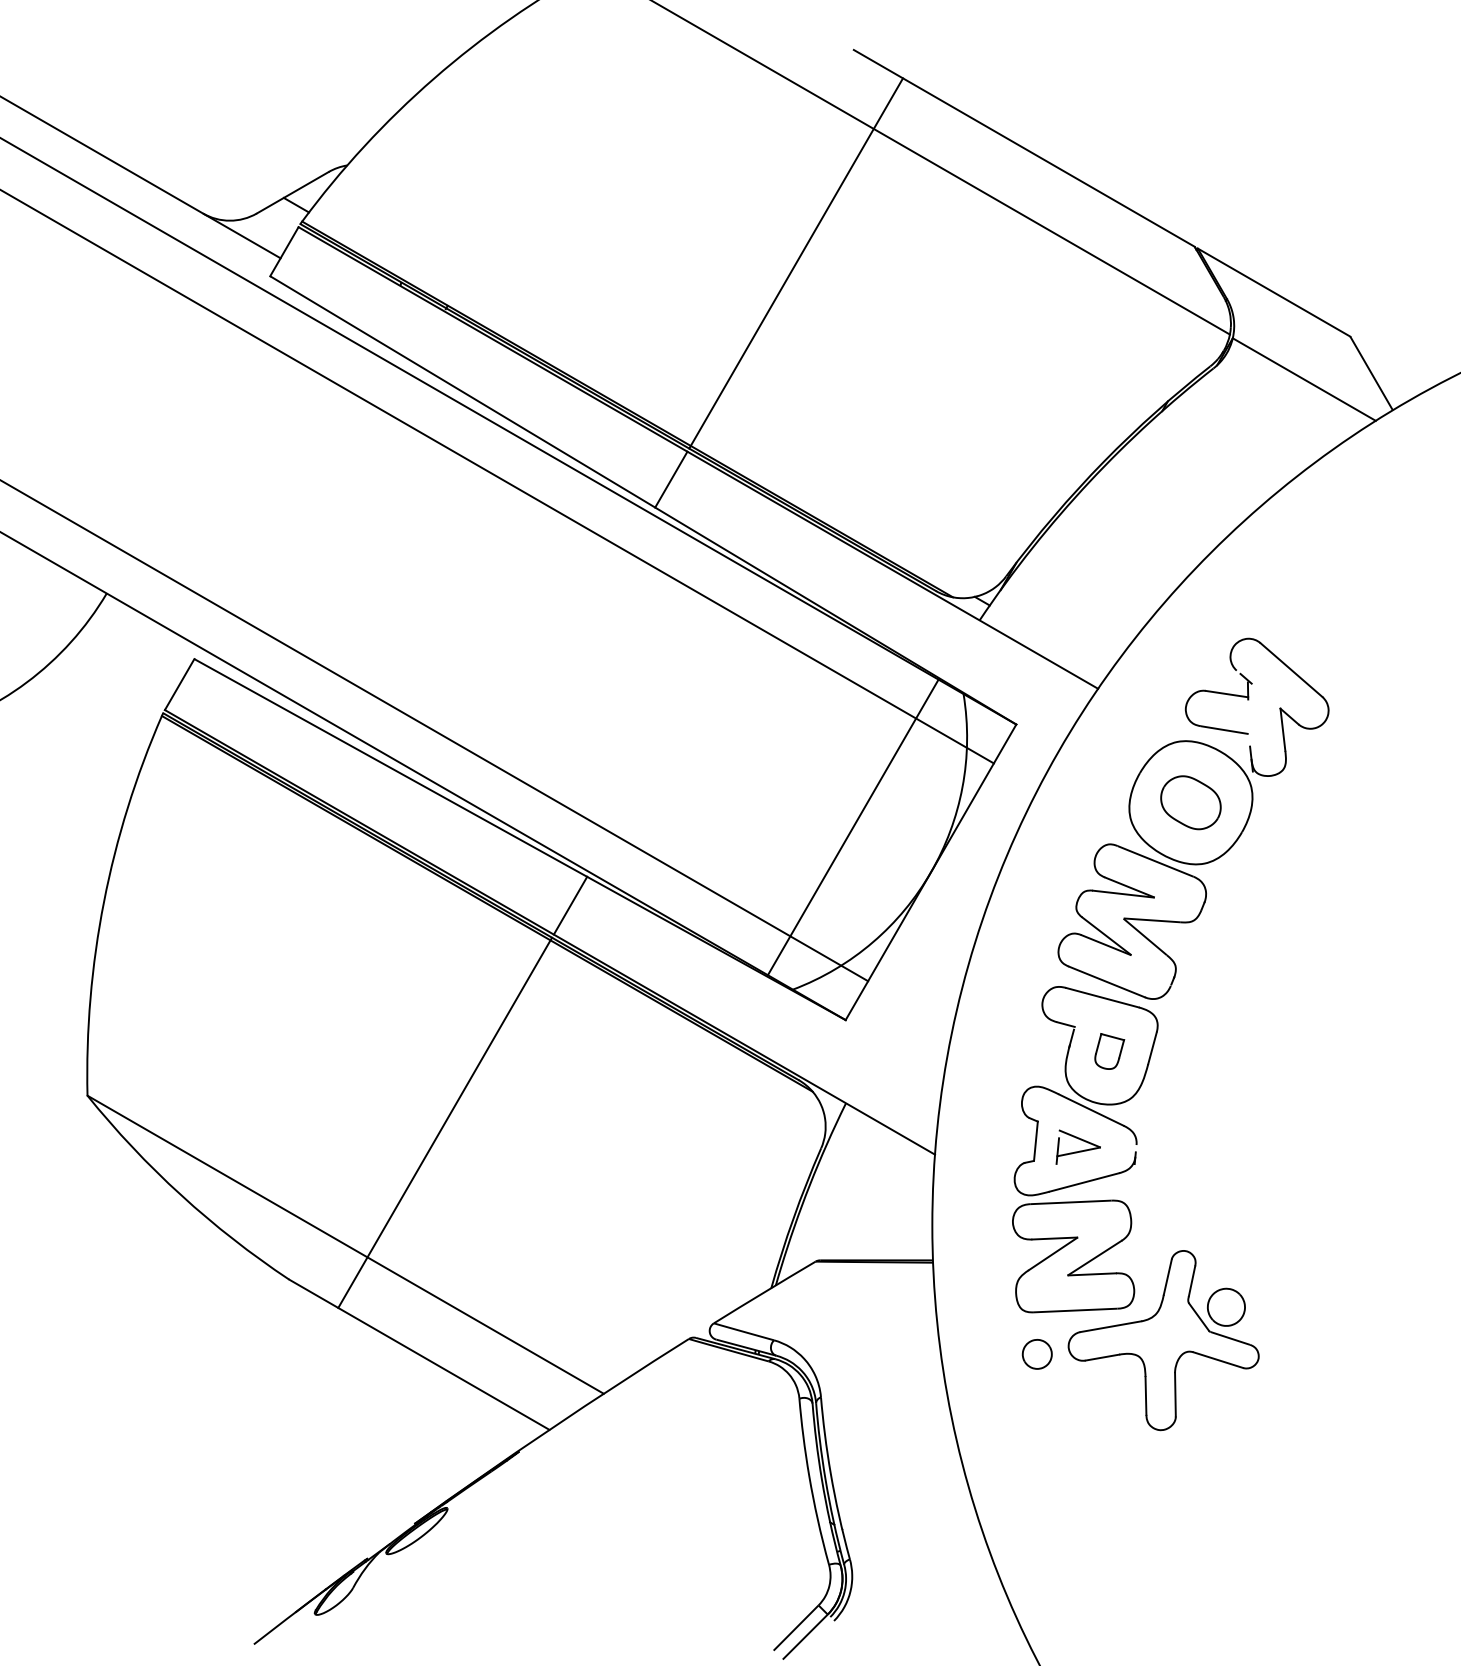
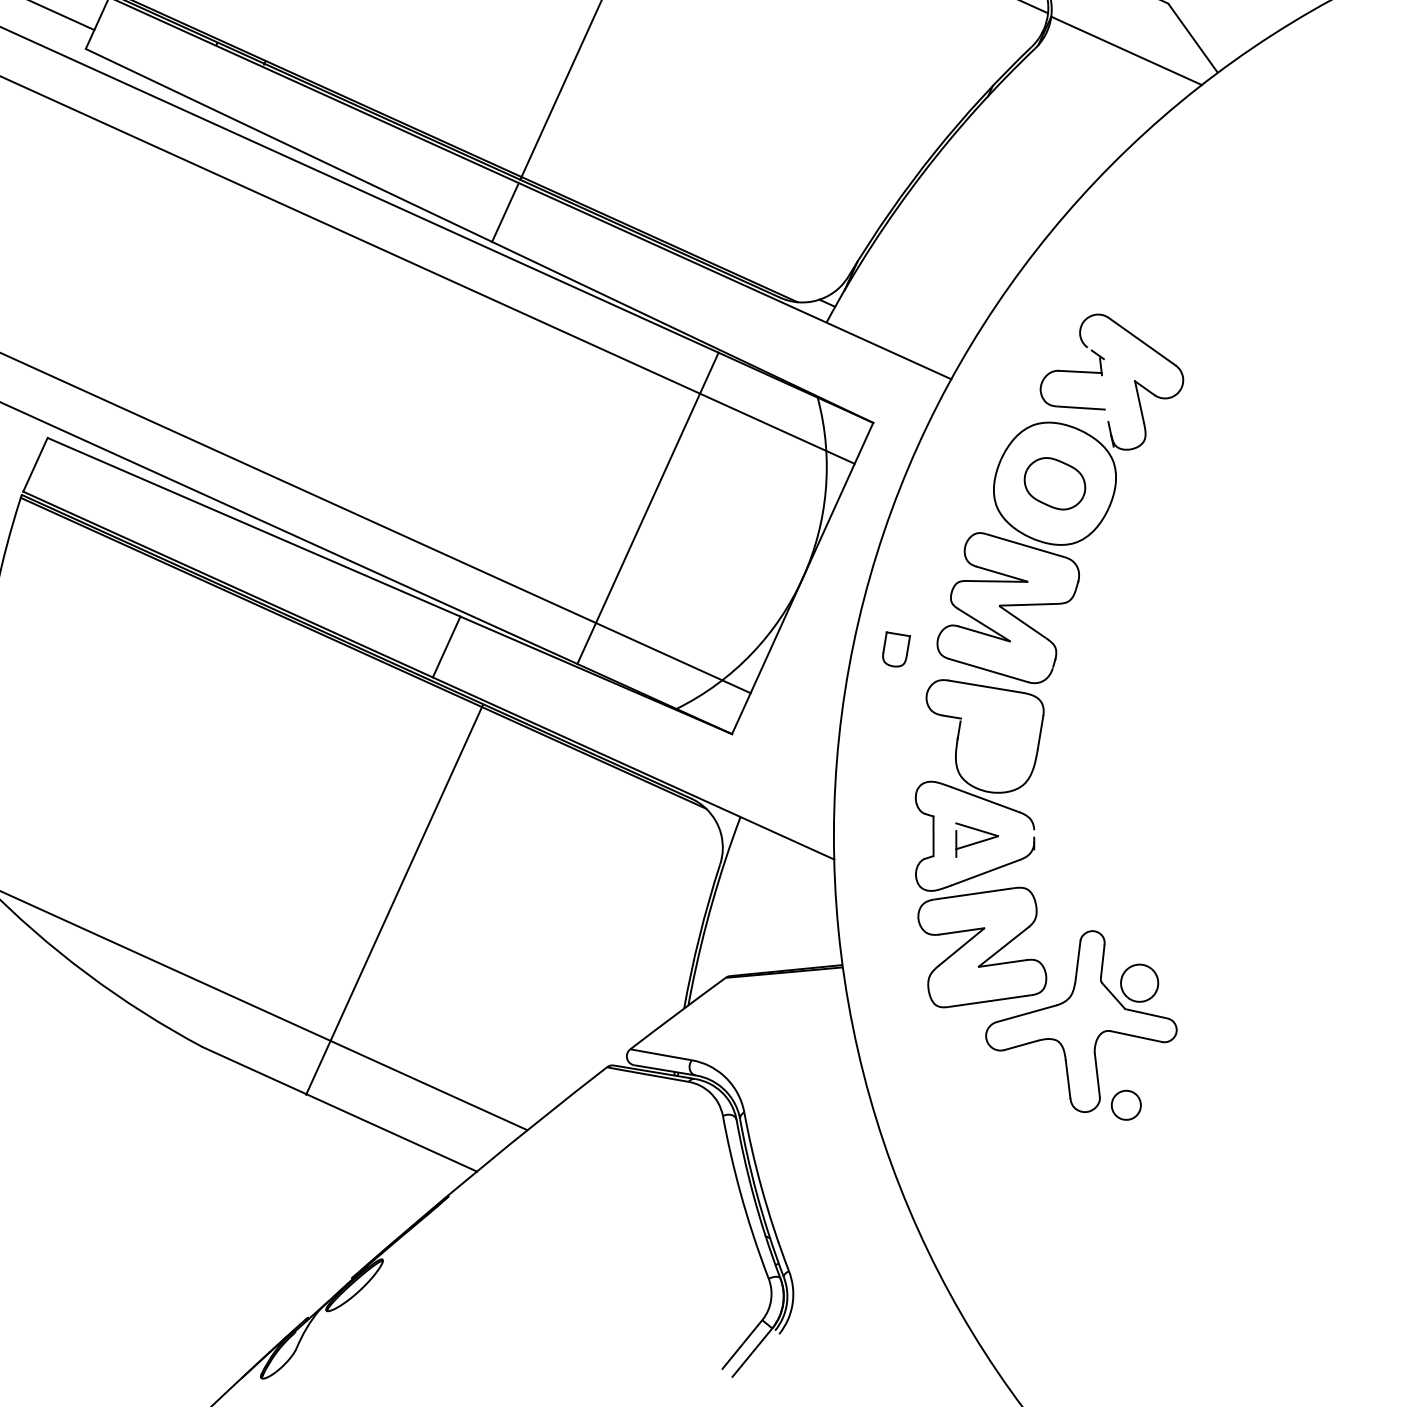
line: (852, 827) -> (647, 508), moved
part: (1109, 1051) -> (896, 648), moved
line: (445, 1122) -> (394, 899), moved
part: (1036, 1354) -> (1125, 1105), moved

